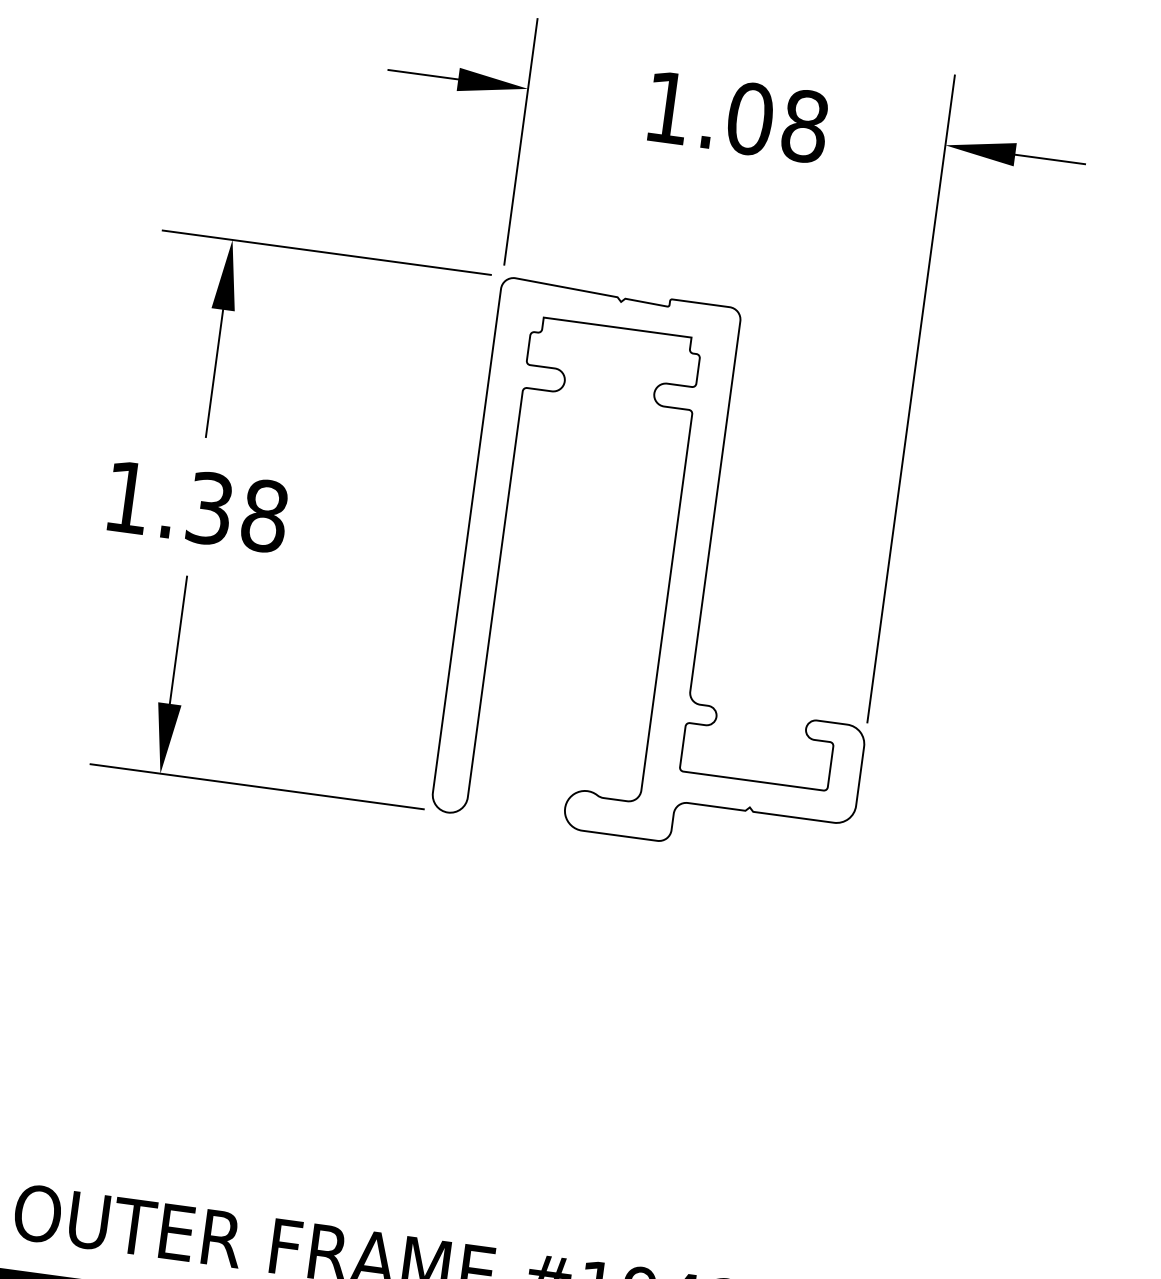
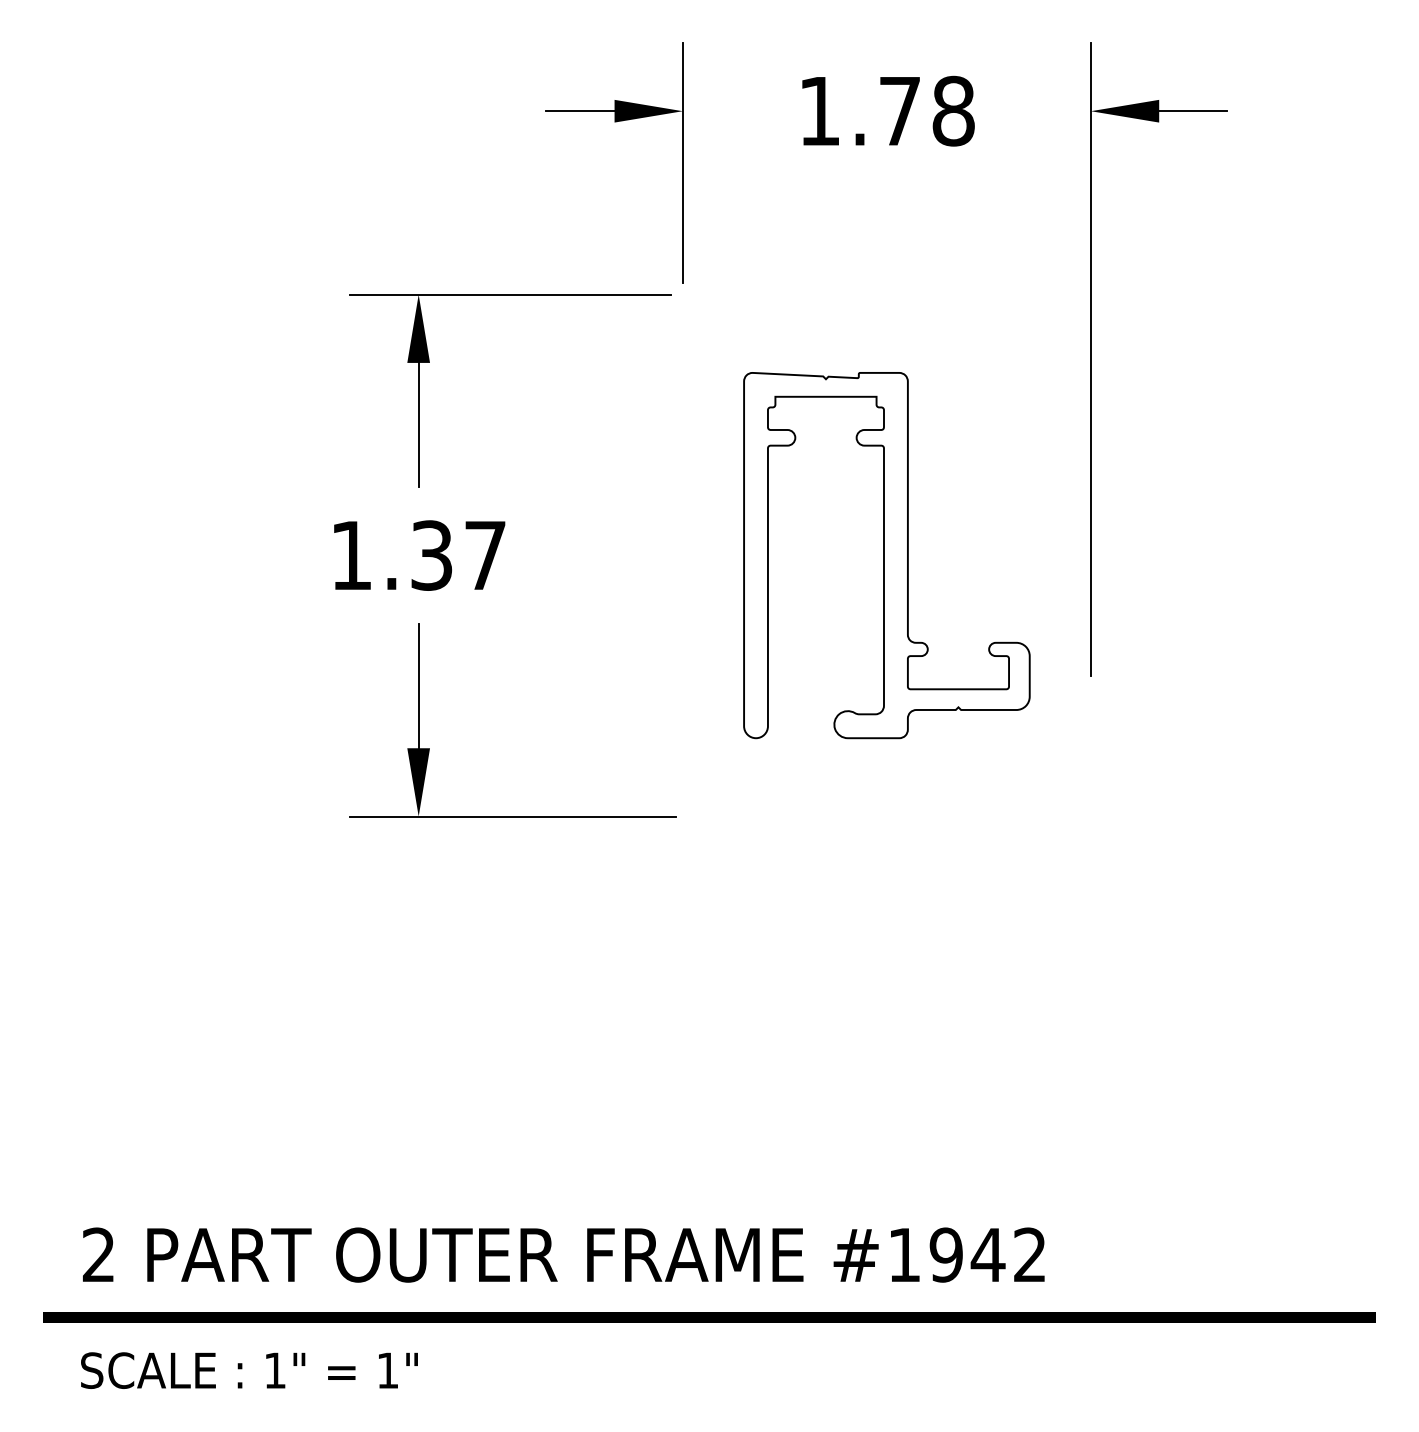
text: (750, 118) -> (900, 110), 1.08 -> 1.78
text: (264, 515) -> (485, 555), 1.38 -> 1.37
part: (674, 571) -> (886, 555), size x0.7

